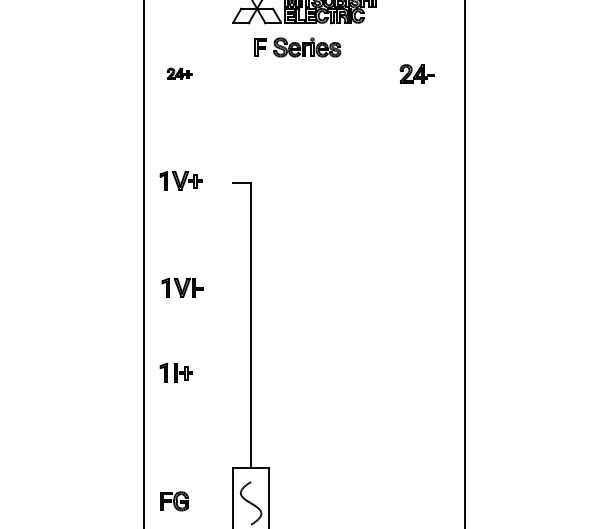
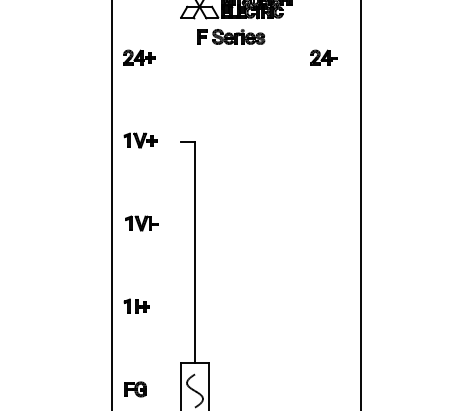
part: (179, 73) -> (139, 57), size x1.67
part: (175, 371) -> (136, 305), moved

